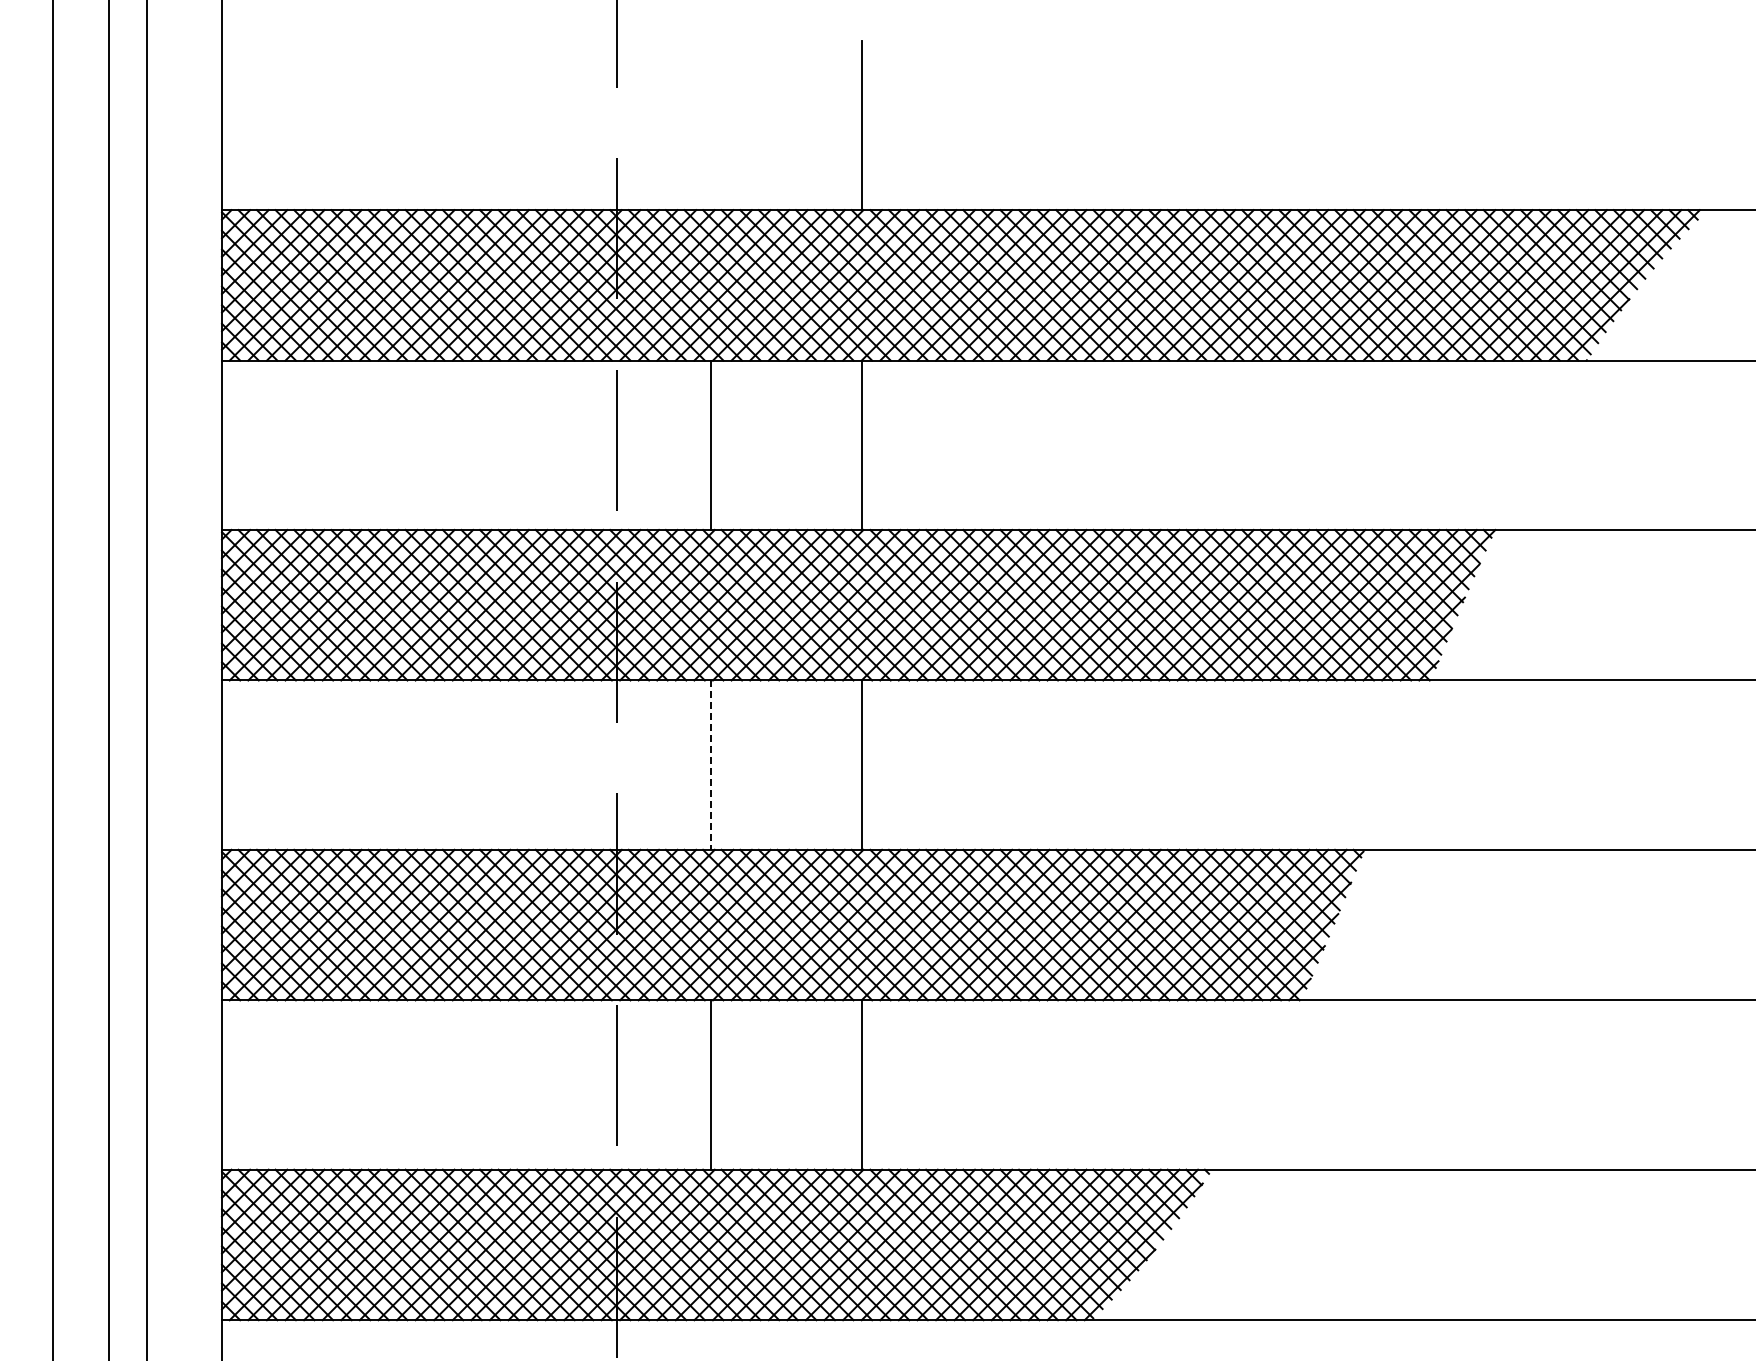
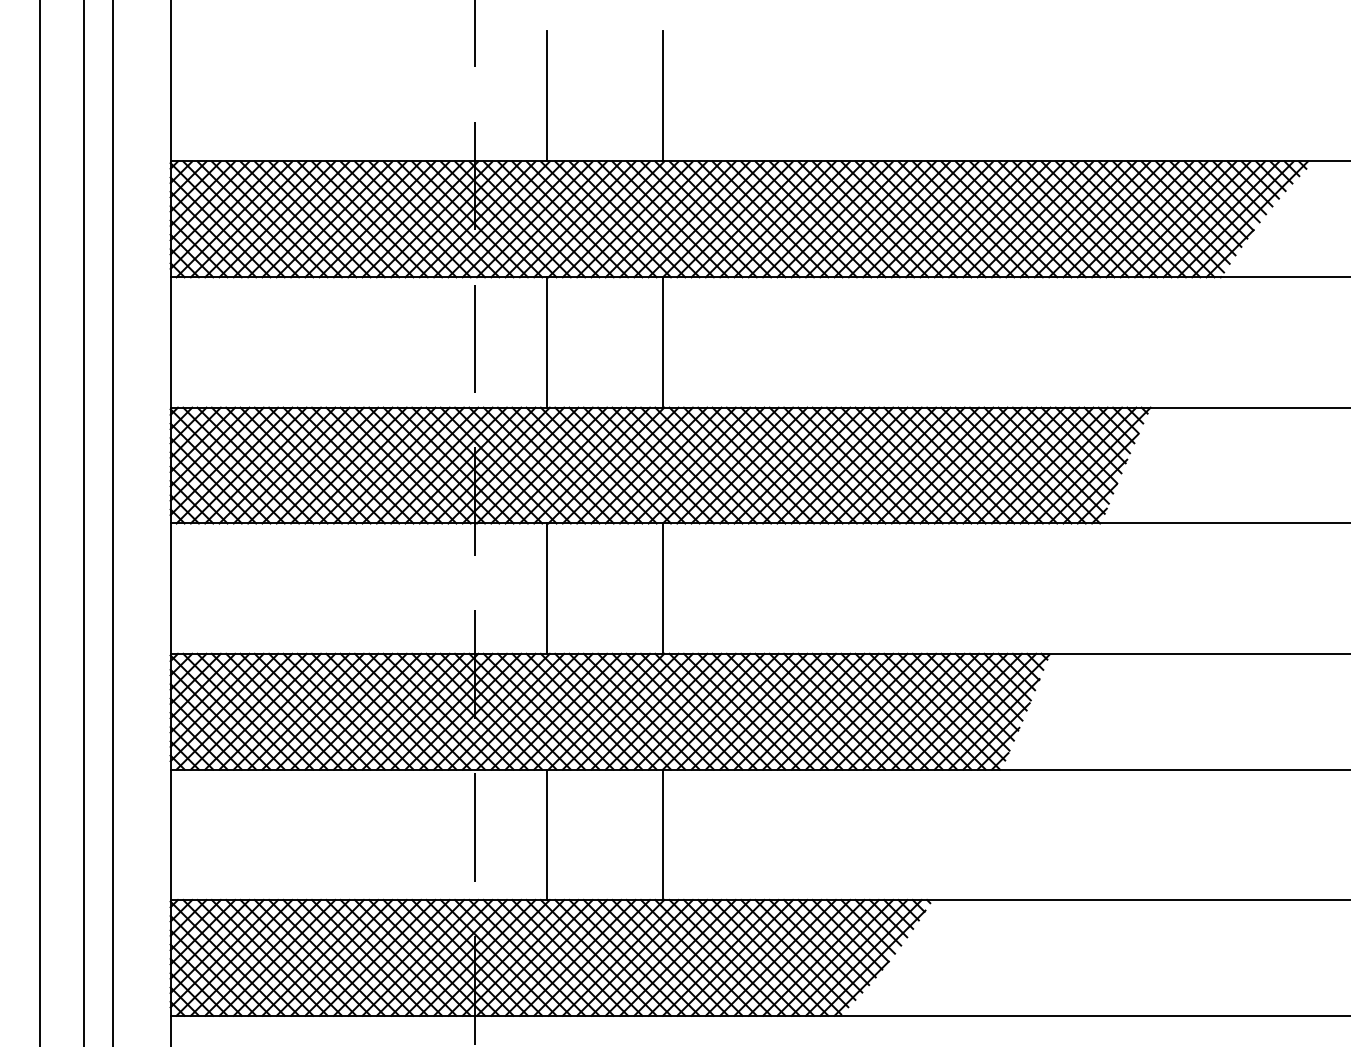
line: (711, 125) -> (547, 96), added
line: (711, 765) -> (547, 588), dashed -> solid

